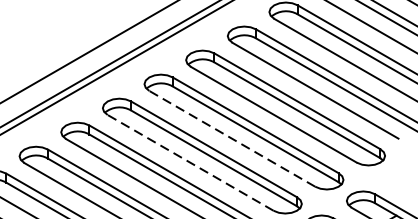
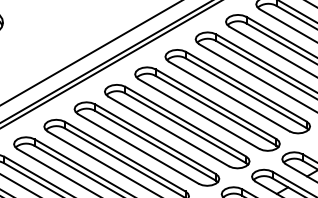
line: (231, 139) -> (198, 114), dashed -> solid
line: (190, 162) -> (168, 131), dashed -> solid

